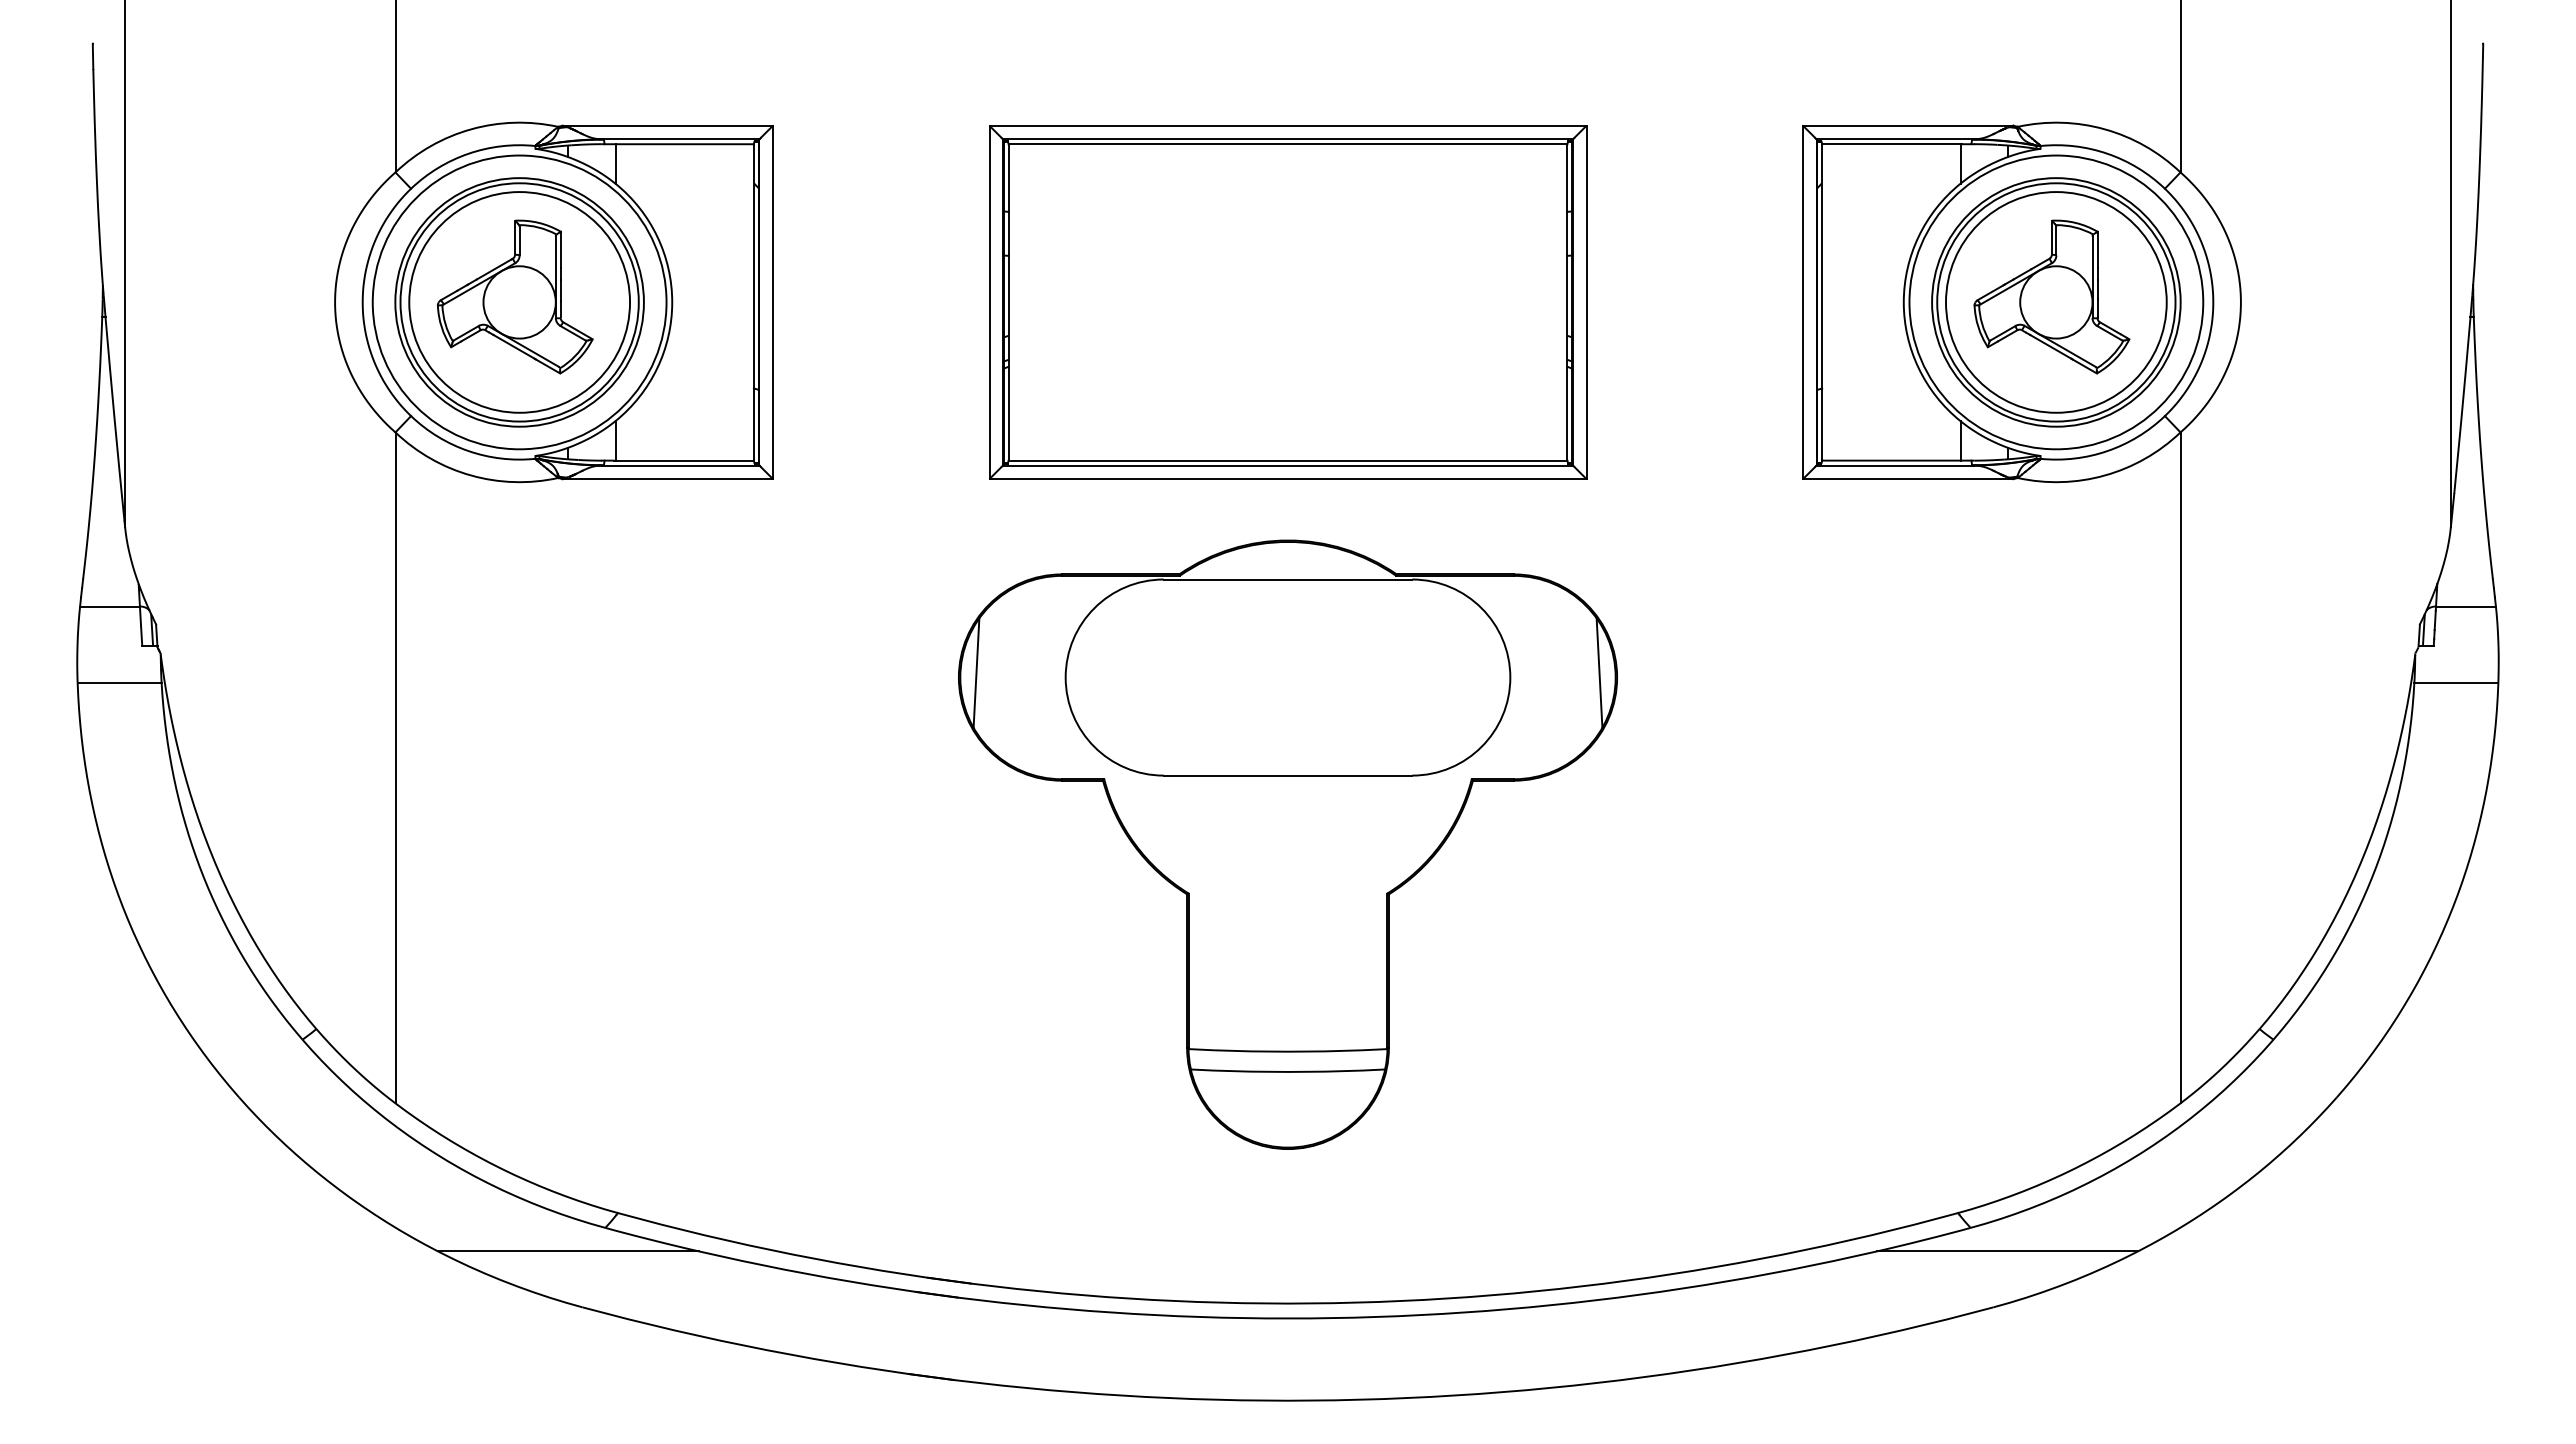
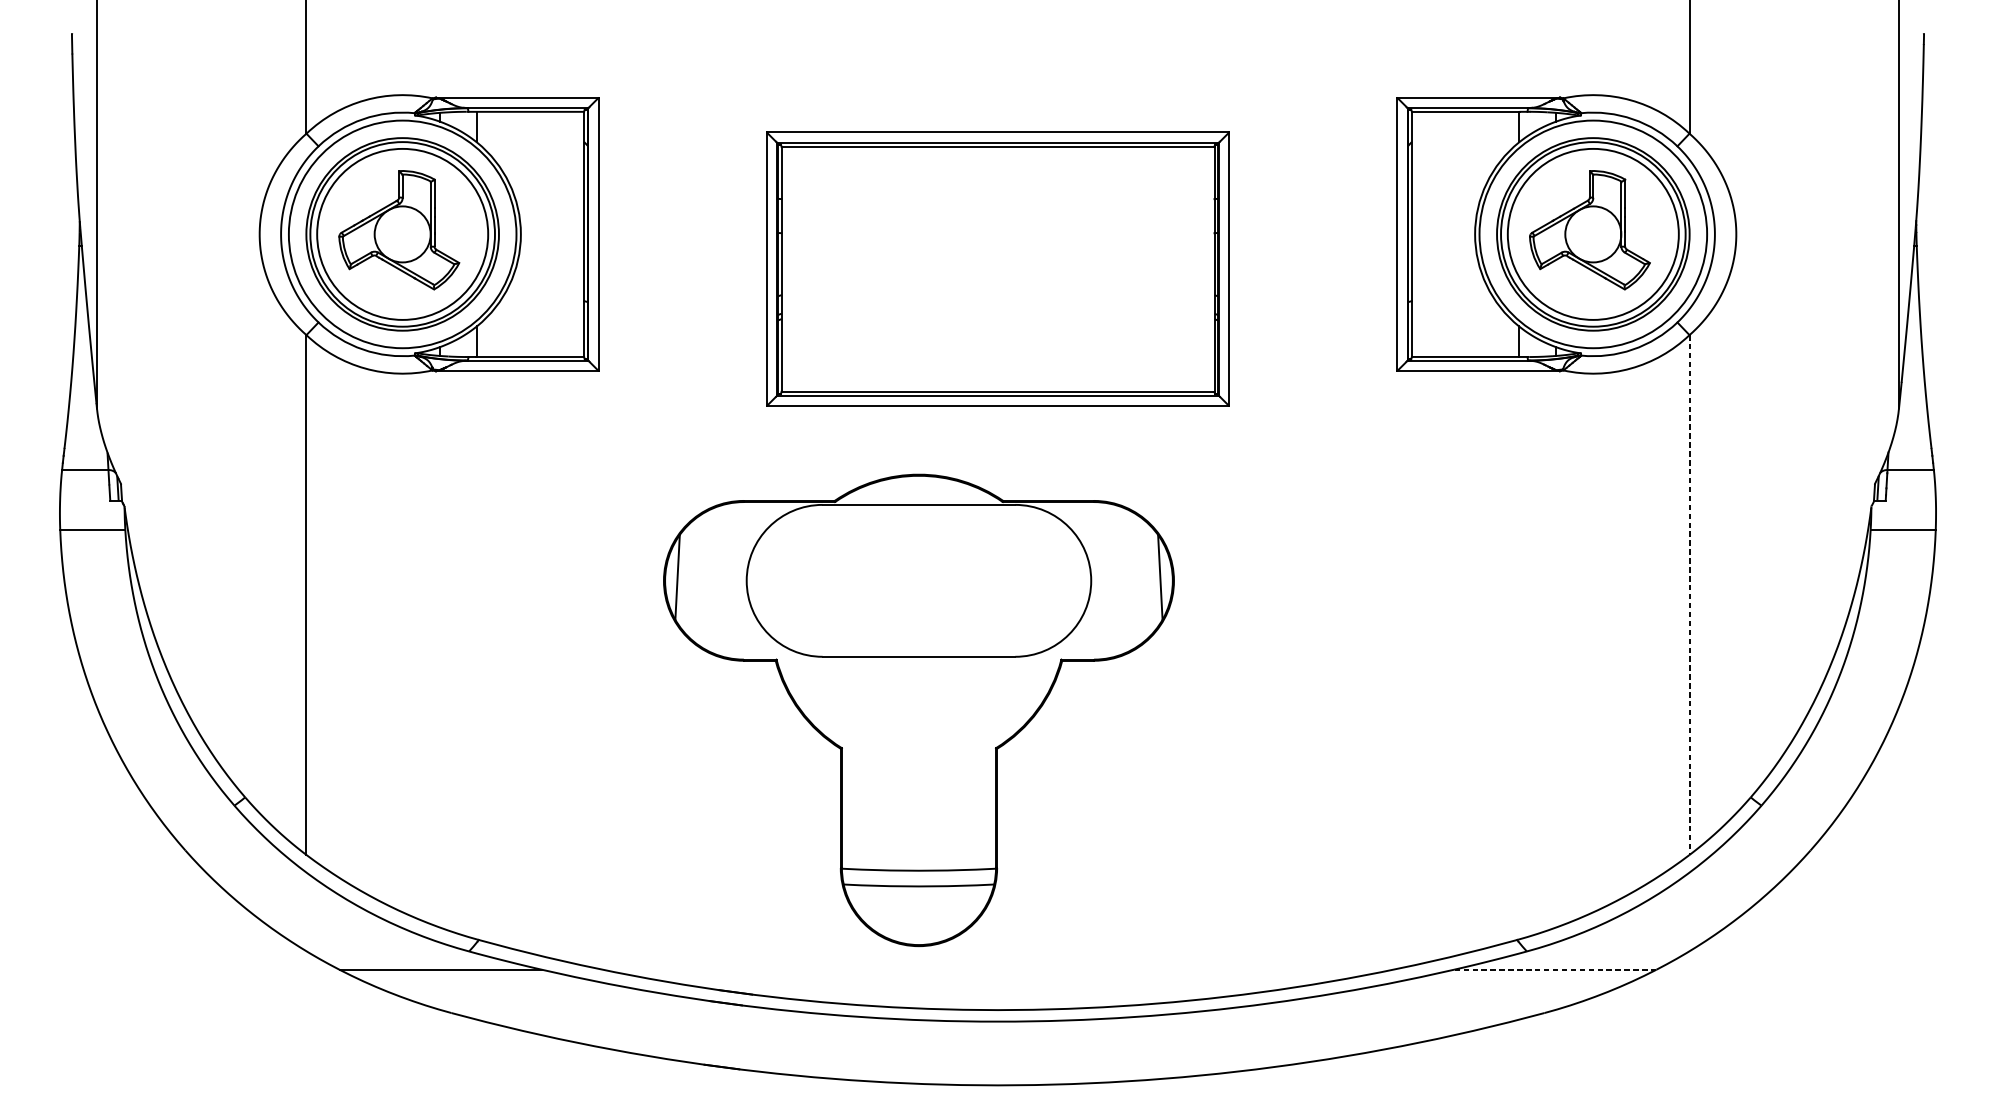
part: (1288, 302) -> (998, 269), moved
line: (2180, 768) -> (1689, 595), solid -> dashed
part: (1287, 844) -> (918, 710), moved
line: (2007, 1251) -> (1555, 969), solid -> dashed

